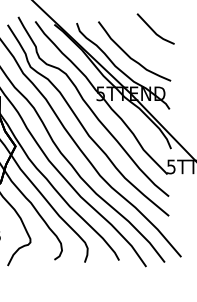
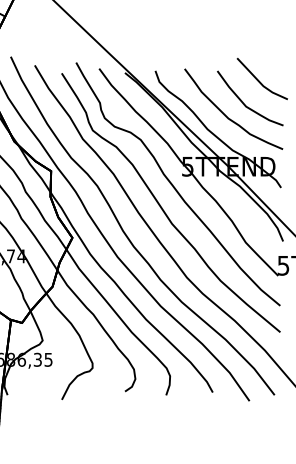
part: (142, 47) -> (244, 103), added

